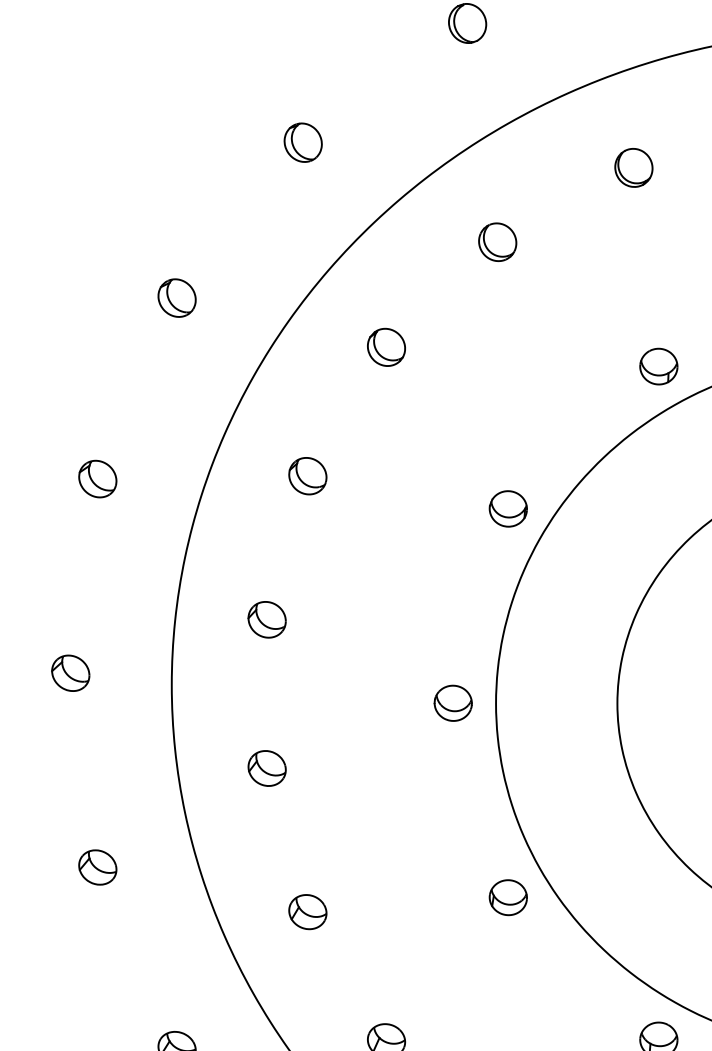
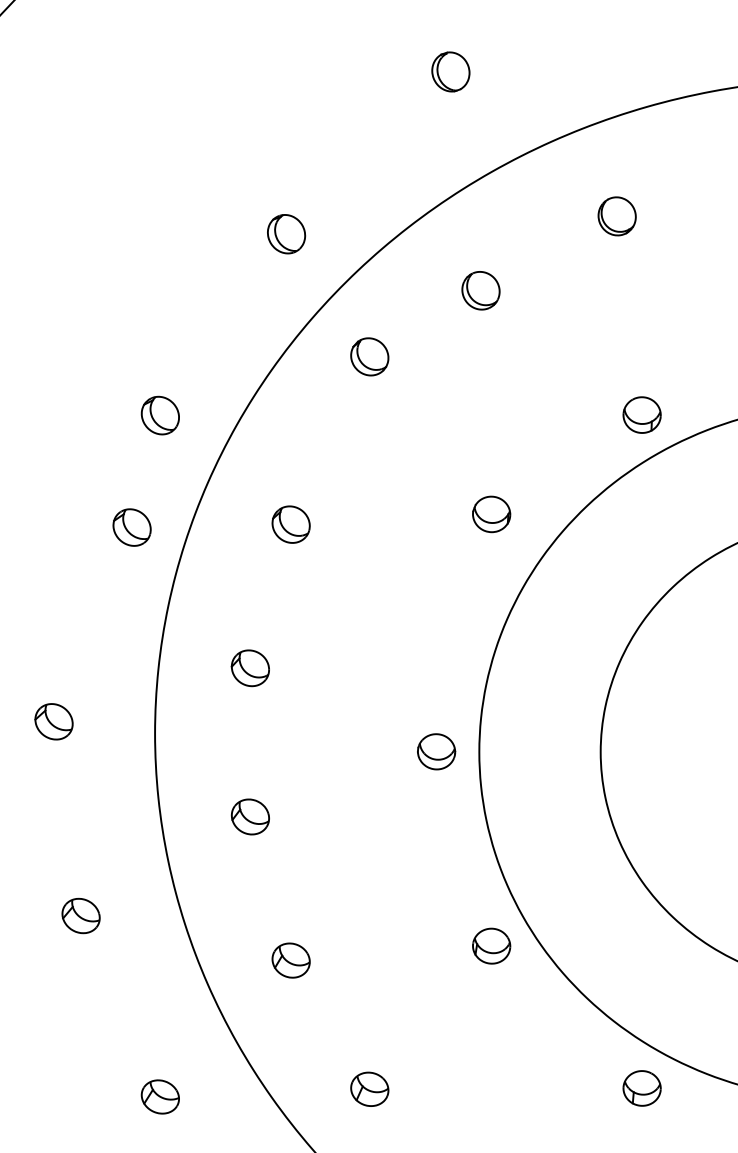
part: (303, 143) -> (286, 234), moved
part: (176, 298) -> (159, 415), moved
part: (386, 347) -> (369, 356), moved
part: (97, 479) -> (131, 527), moved
part: (508, 509) -> (491, 514), moved

